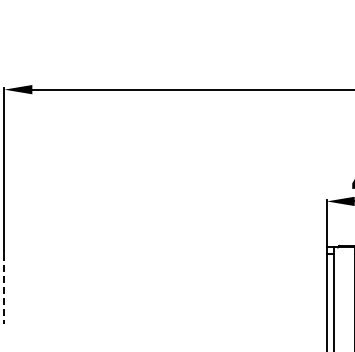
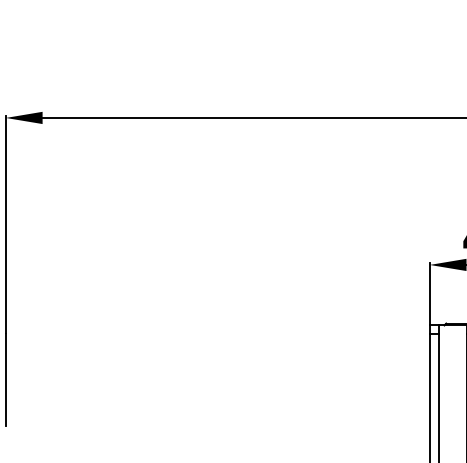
line: (4, 289) -> (5, 380), dashed -> solid

